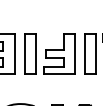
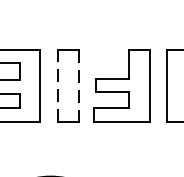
line: (24, 54) -> (57, 86), solid -> dashed
line: (35, 54) -> (77, 86), solid -> dashed

